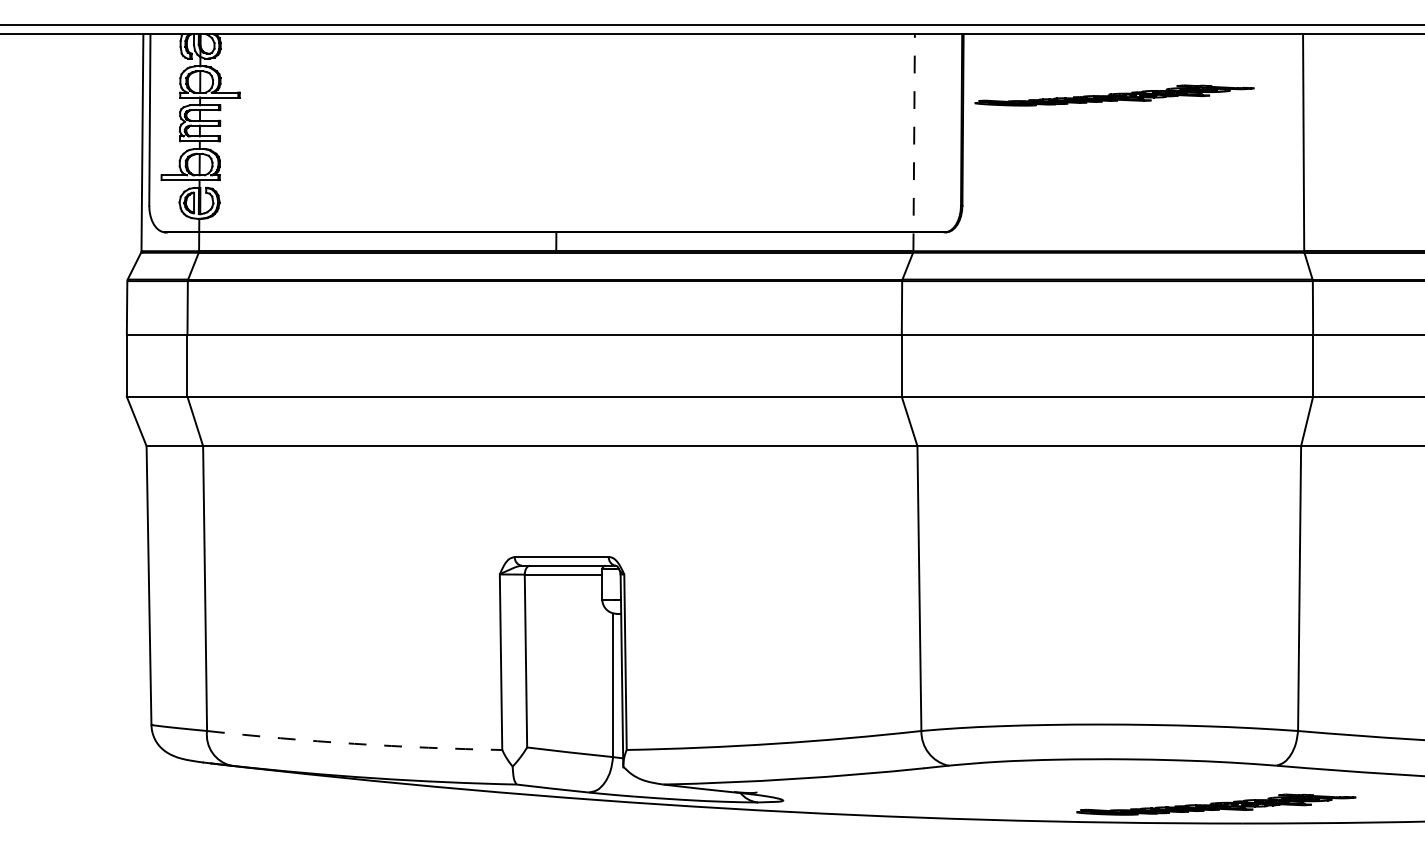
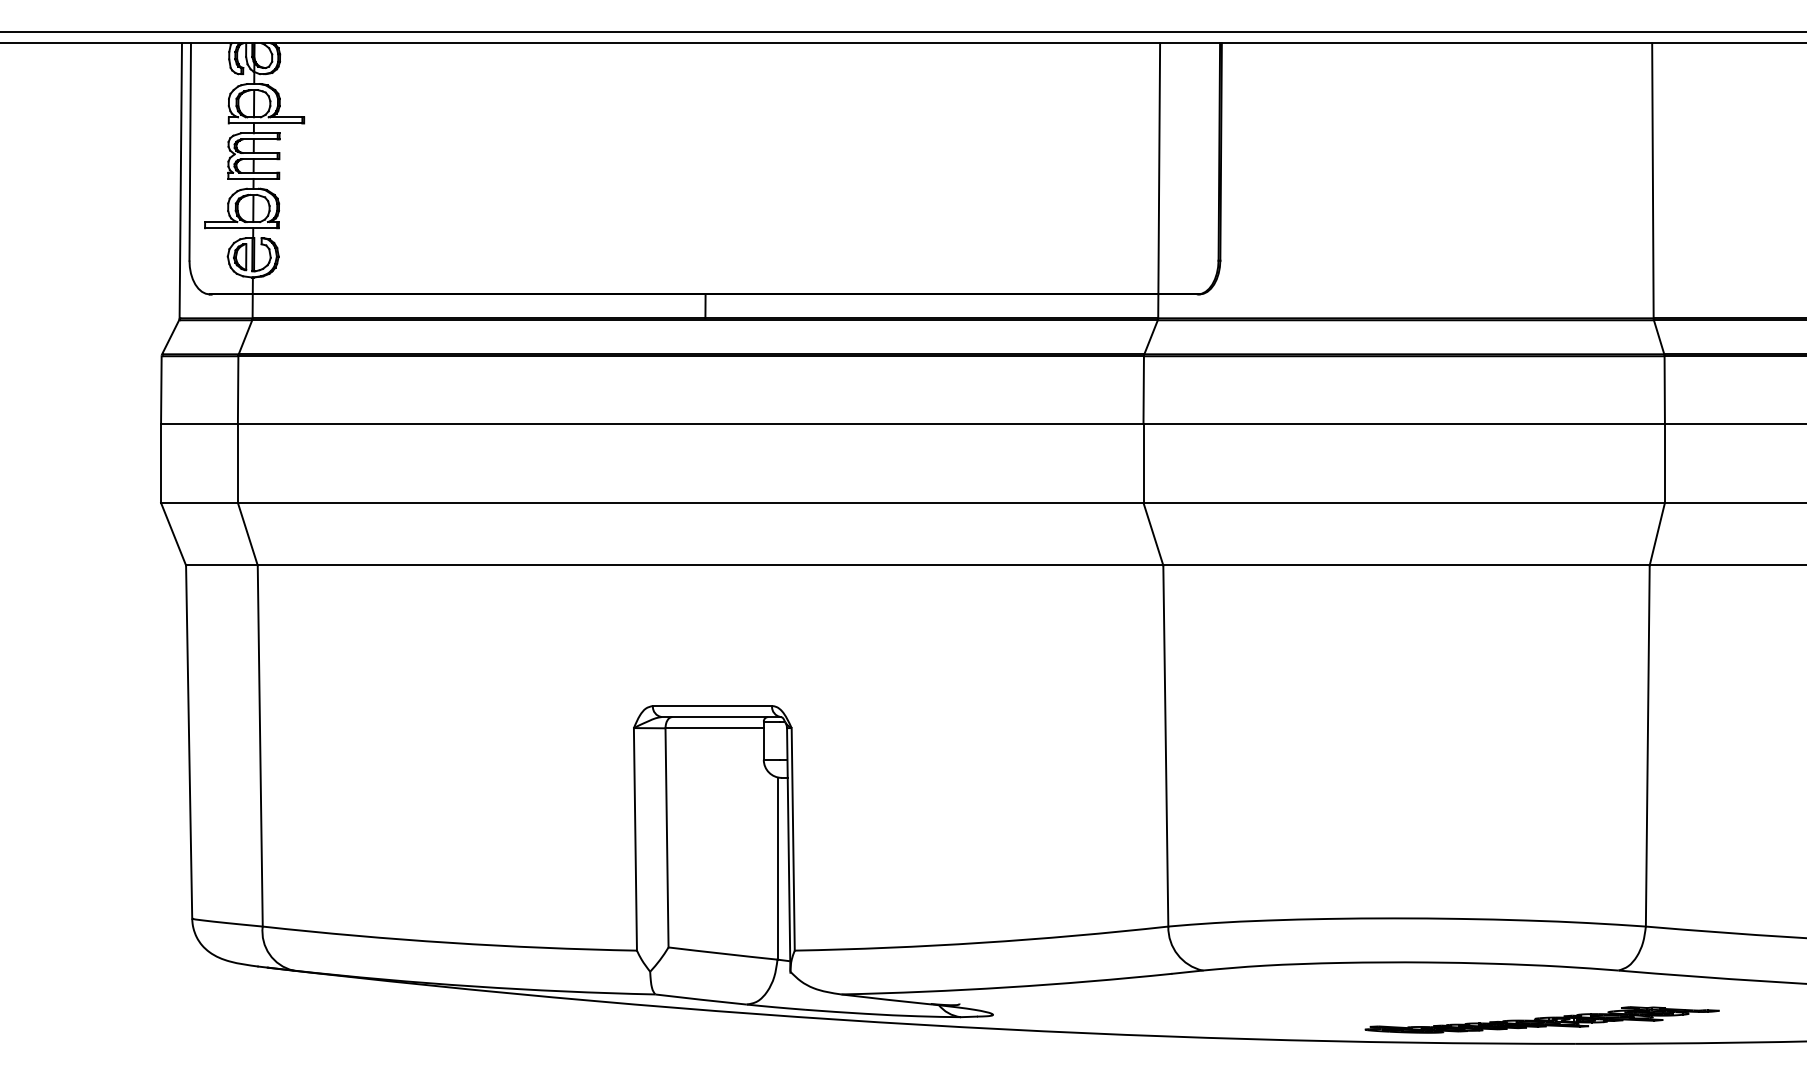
part: (1113, 95) -> (1412, 120), removed
line: (914, 142) -> (1159, 180), dashed -> solid
arc: (354, 743) -> (449, 942), dashed -> solid

